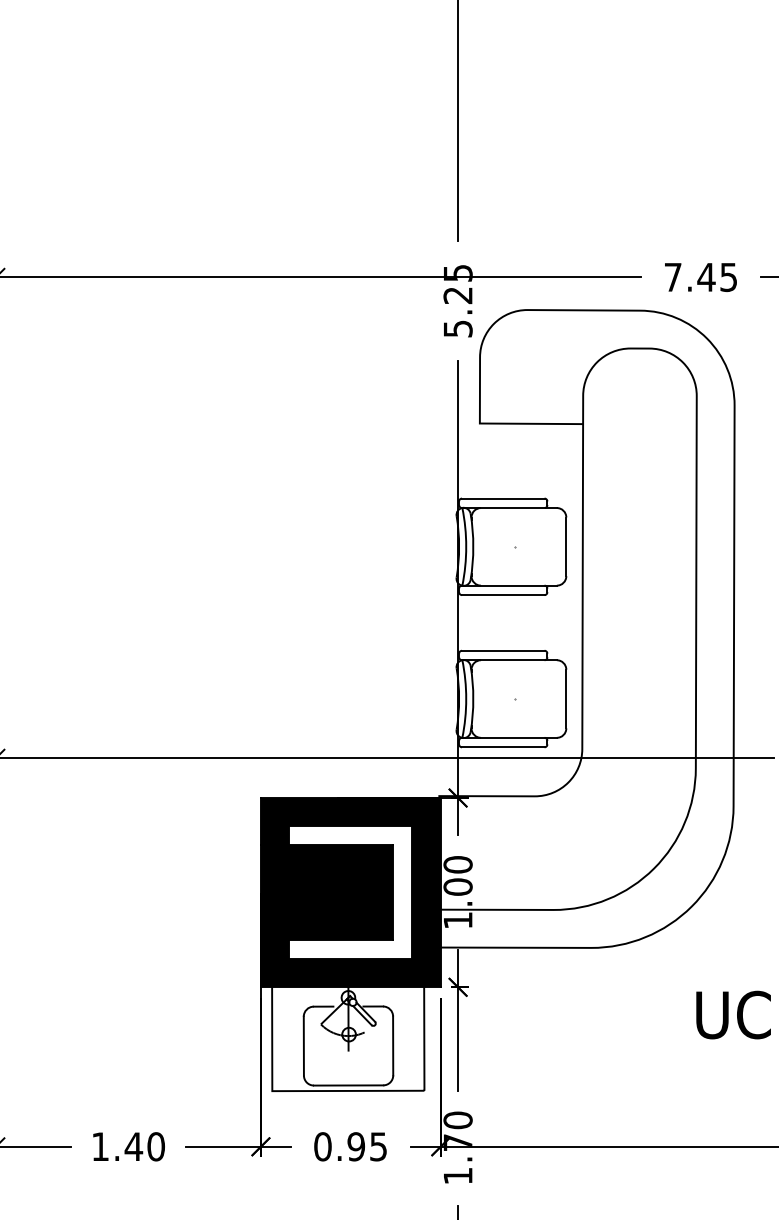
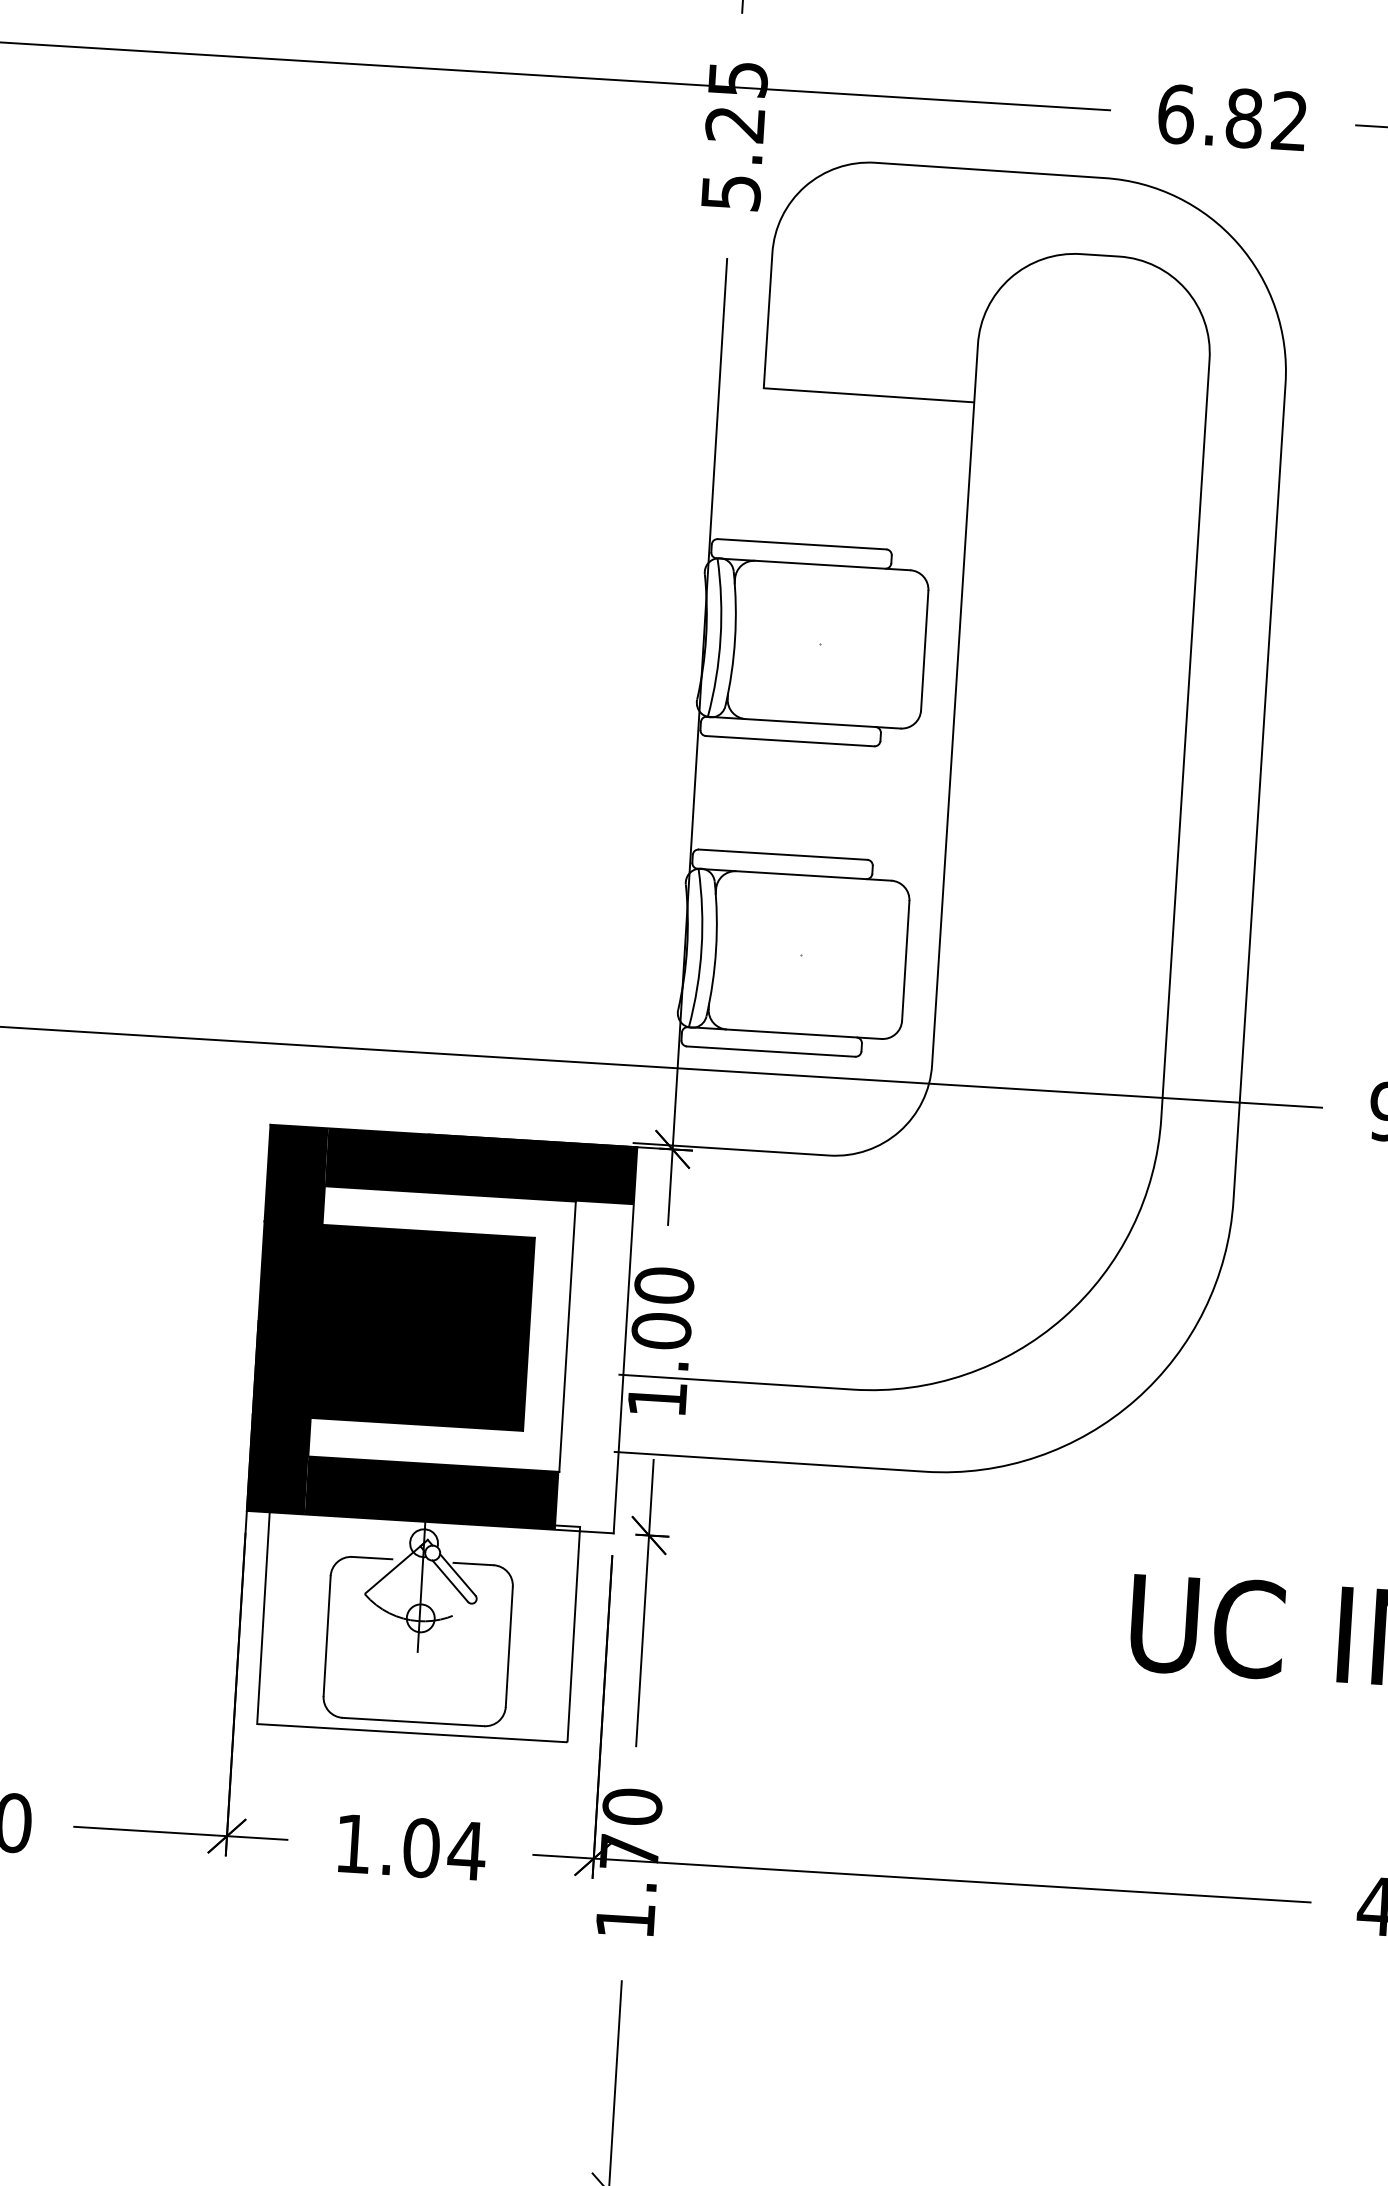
text: (700, 277) -> (1231, 117), 7.45 -> 6.82
fill: (426, 906) -> (594, 1366), removed
text: (350, 1146) -> (409, 1846), 0.95 -> 1.04

